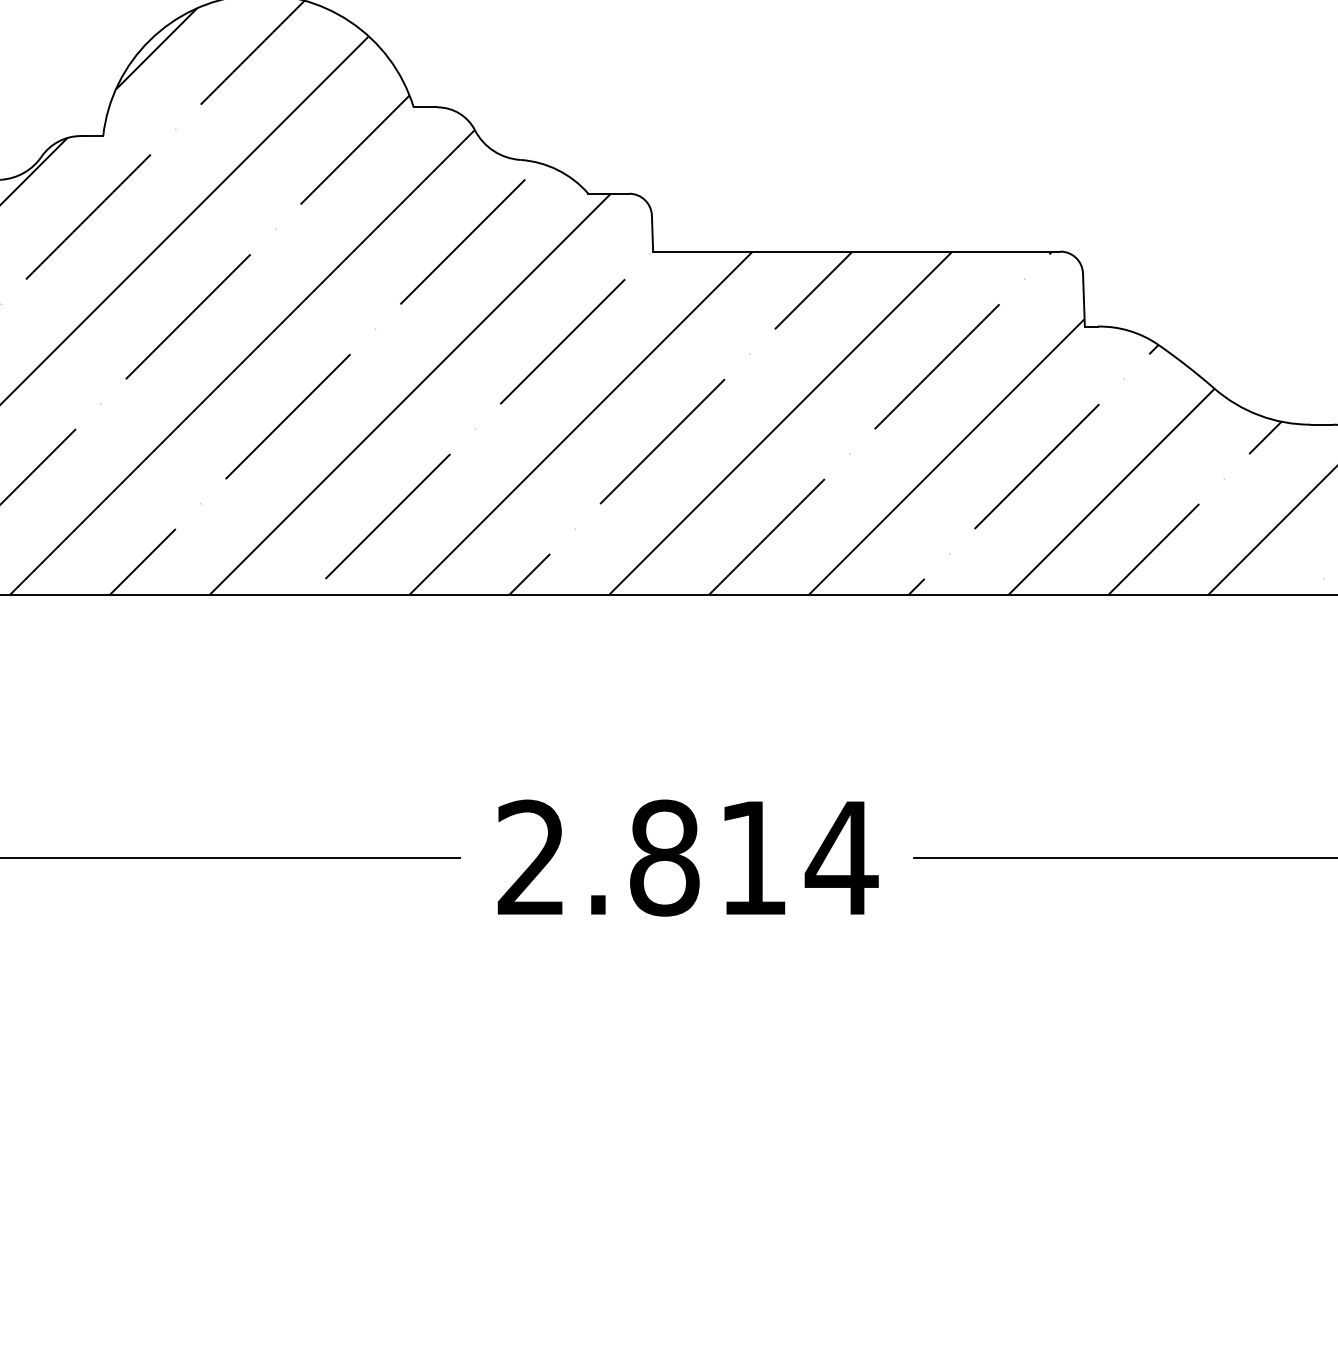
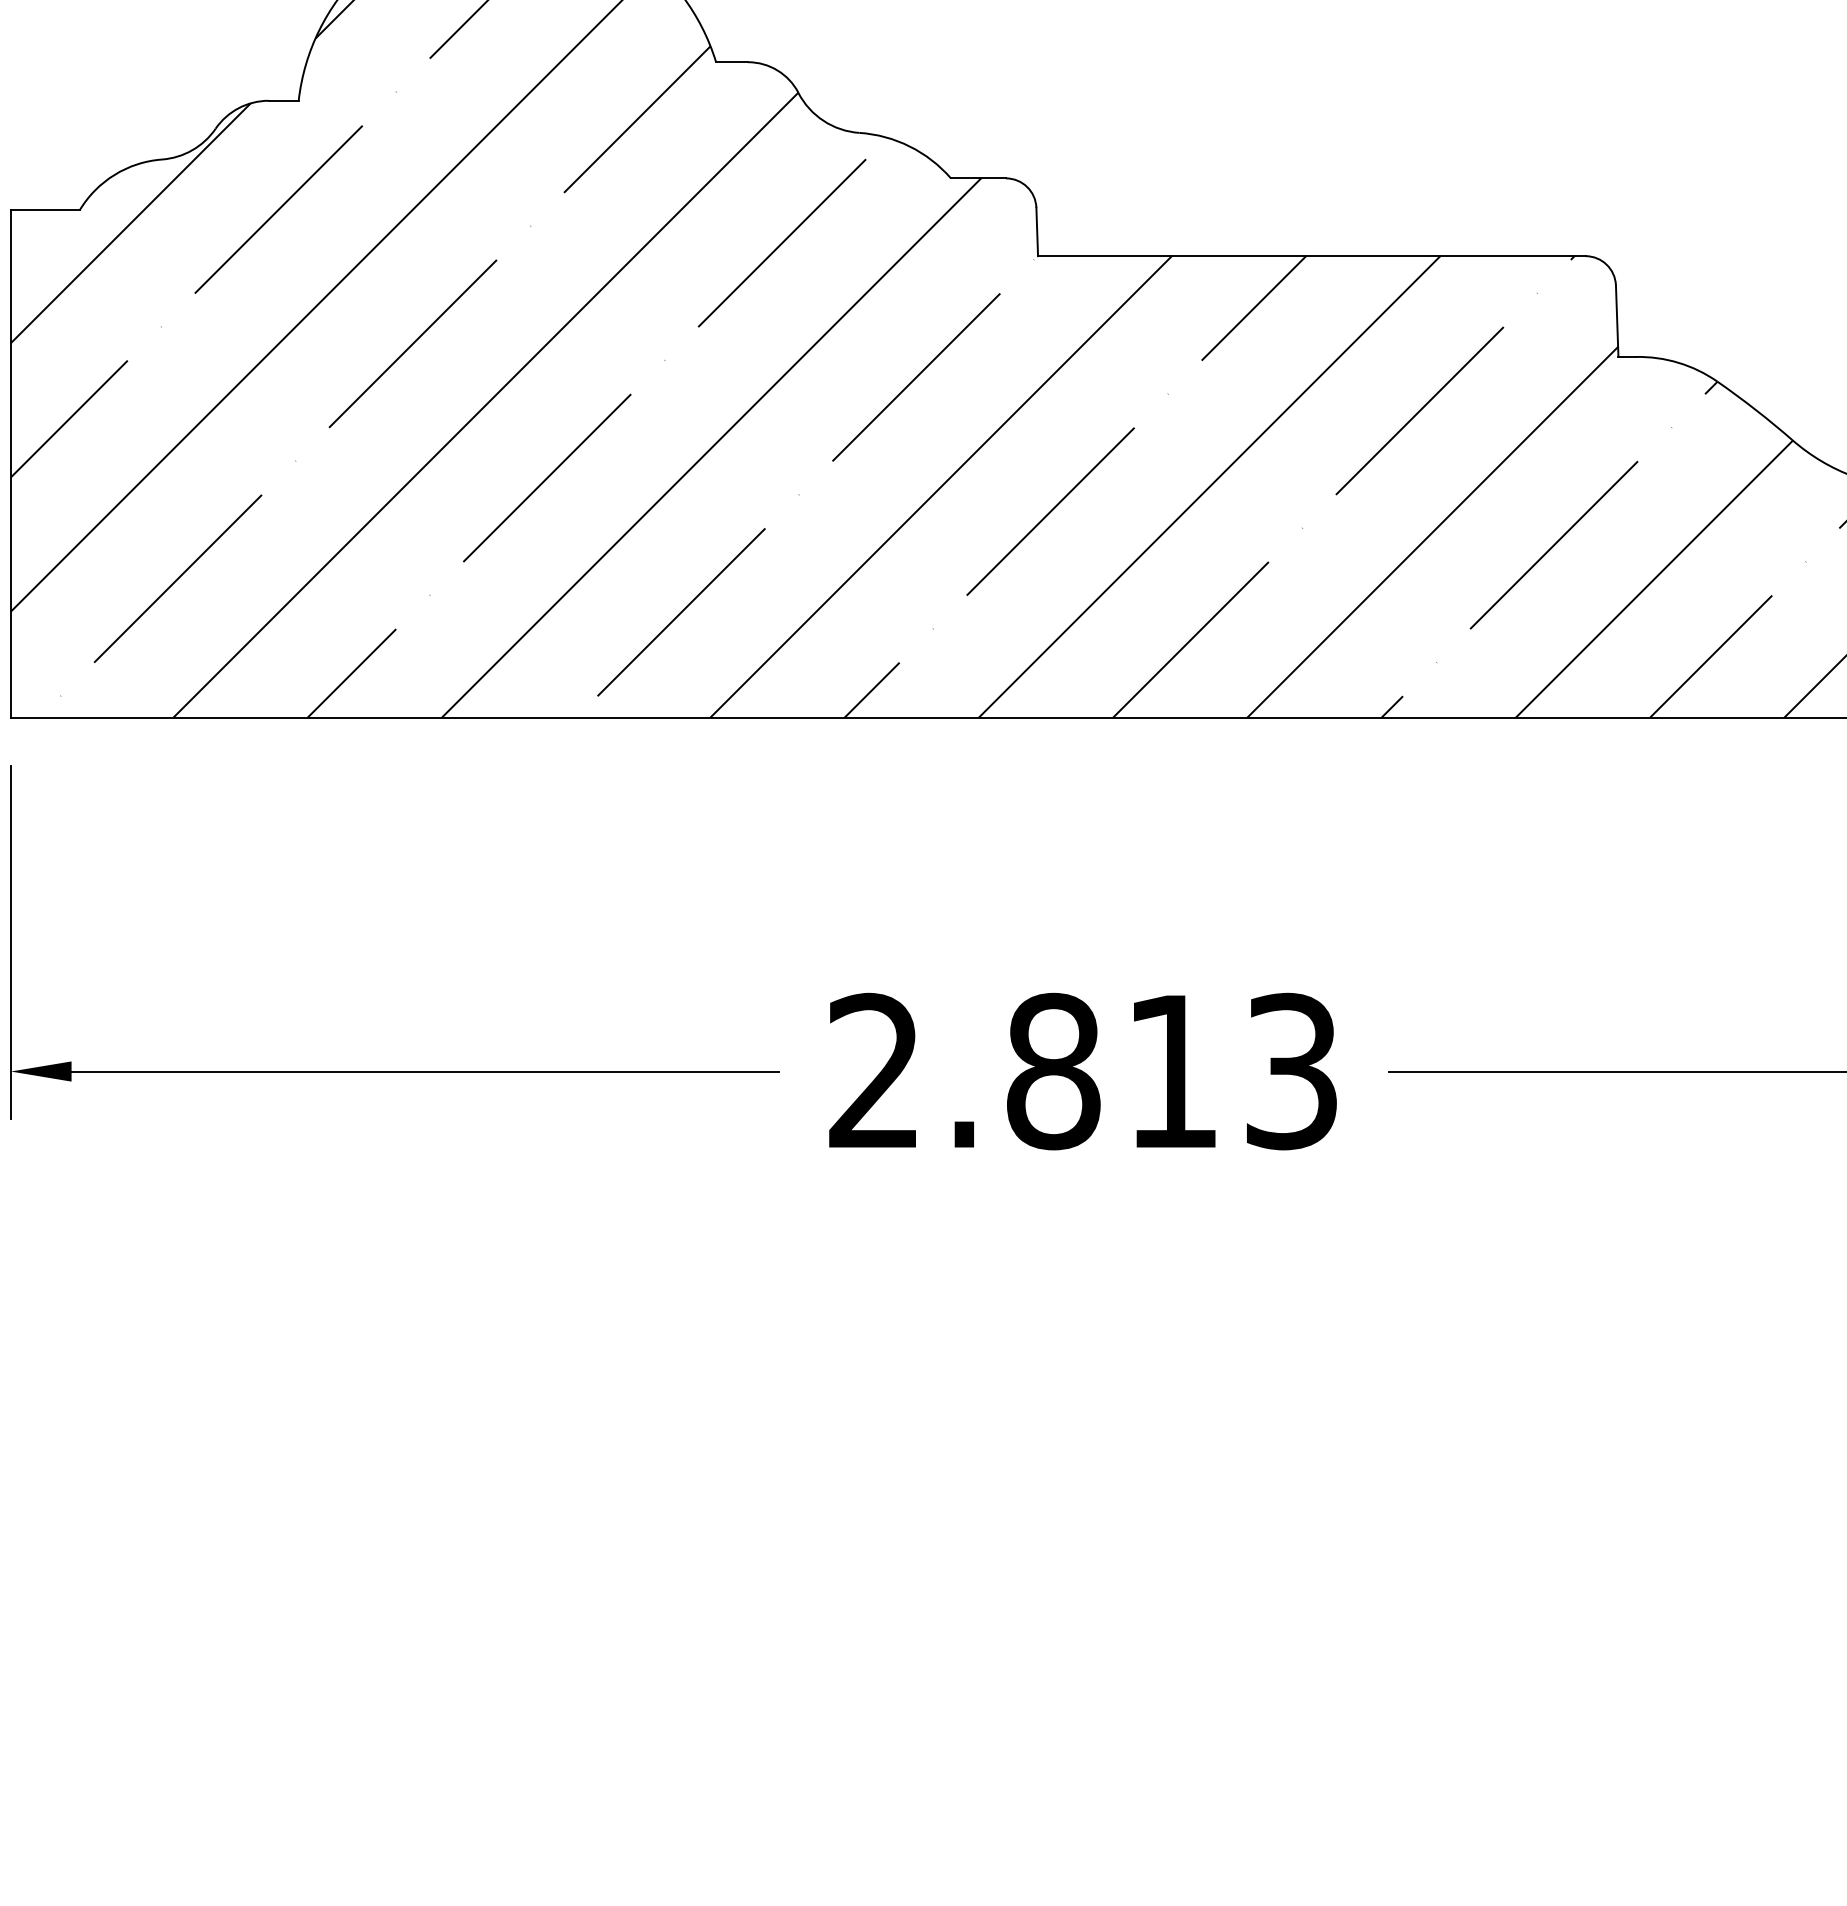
text: (841, 858) -> (1291, 1071), 2.814 -> 2.813

